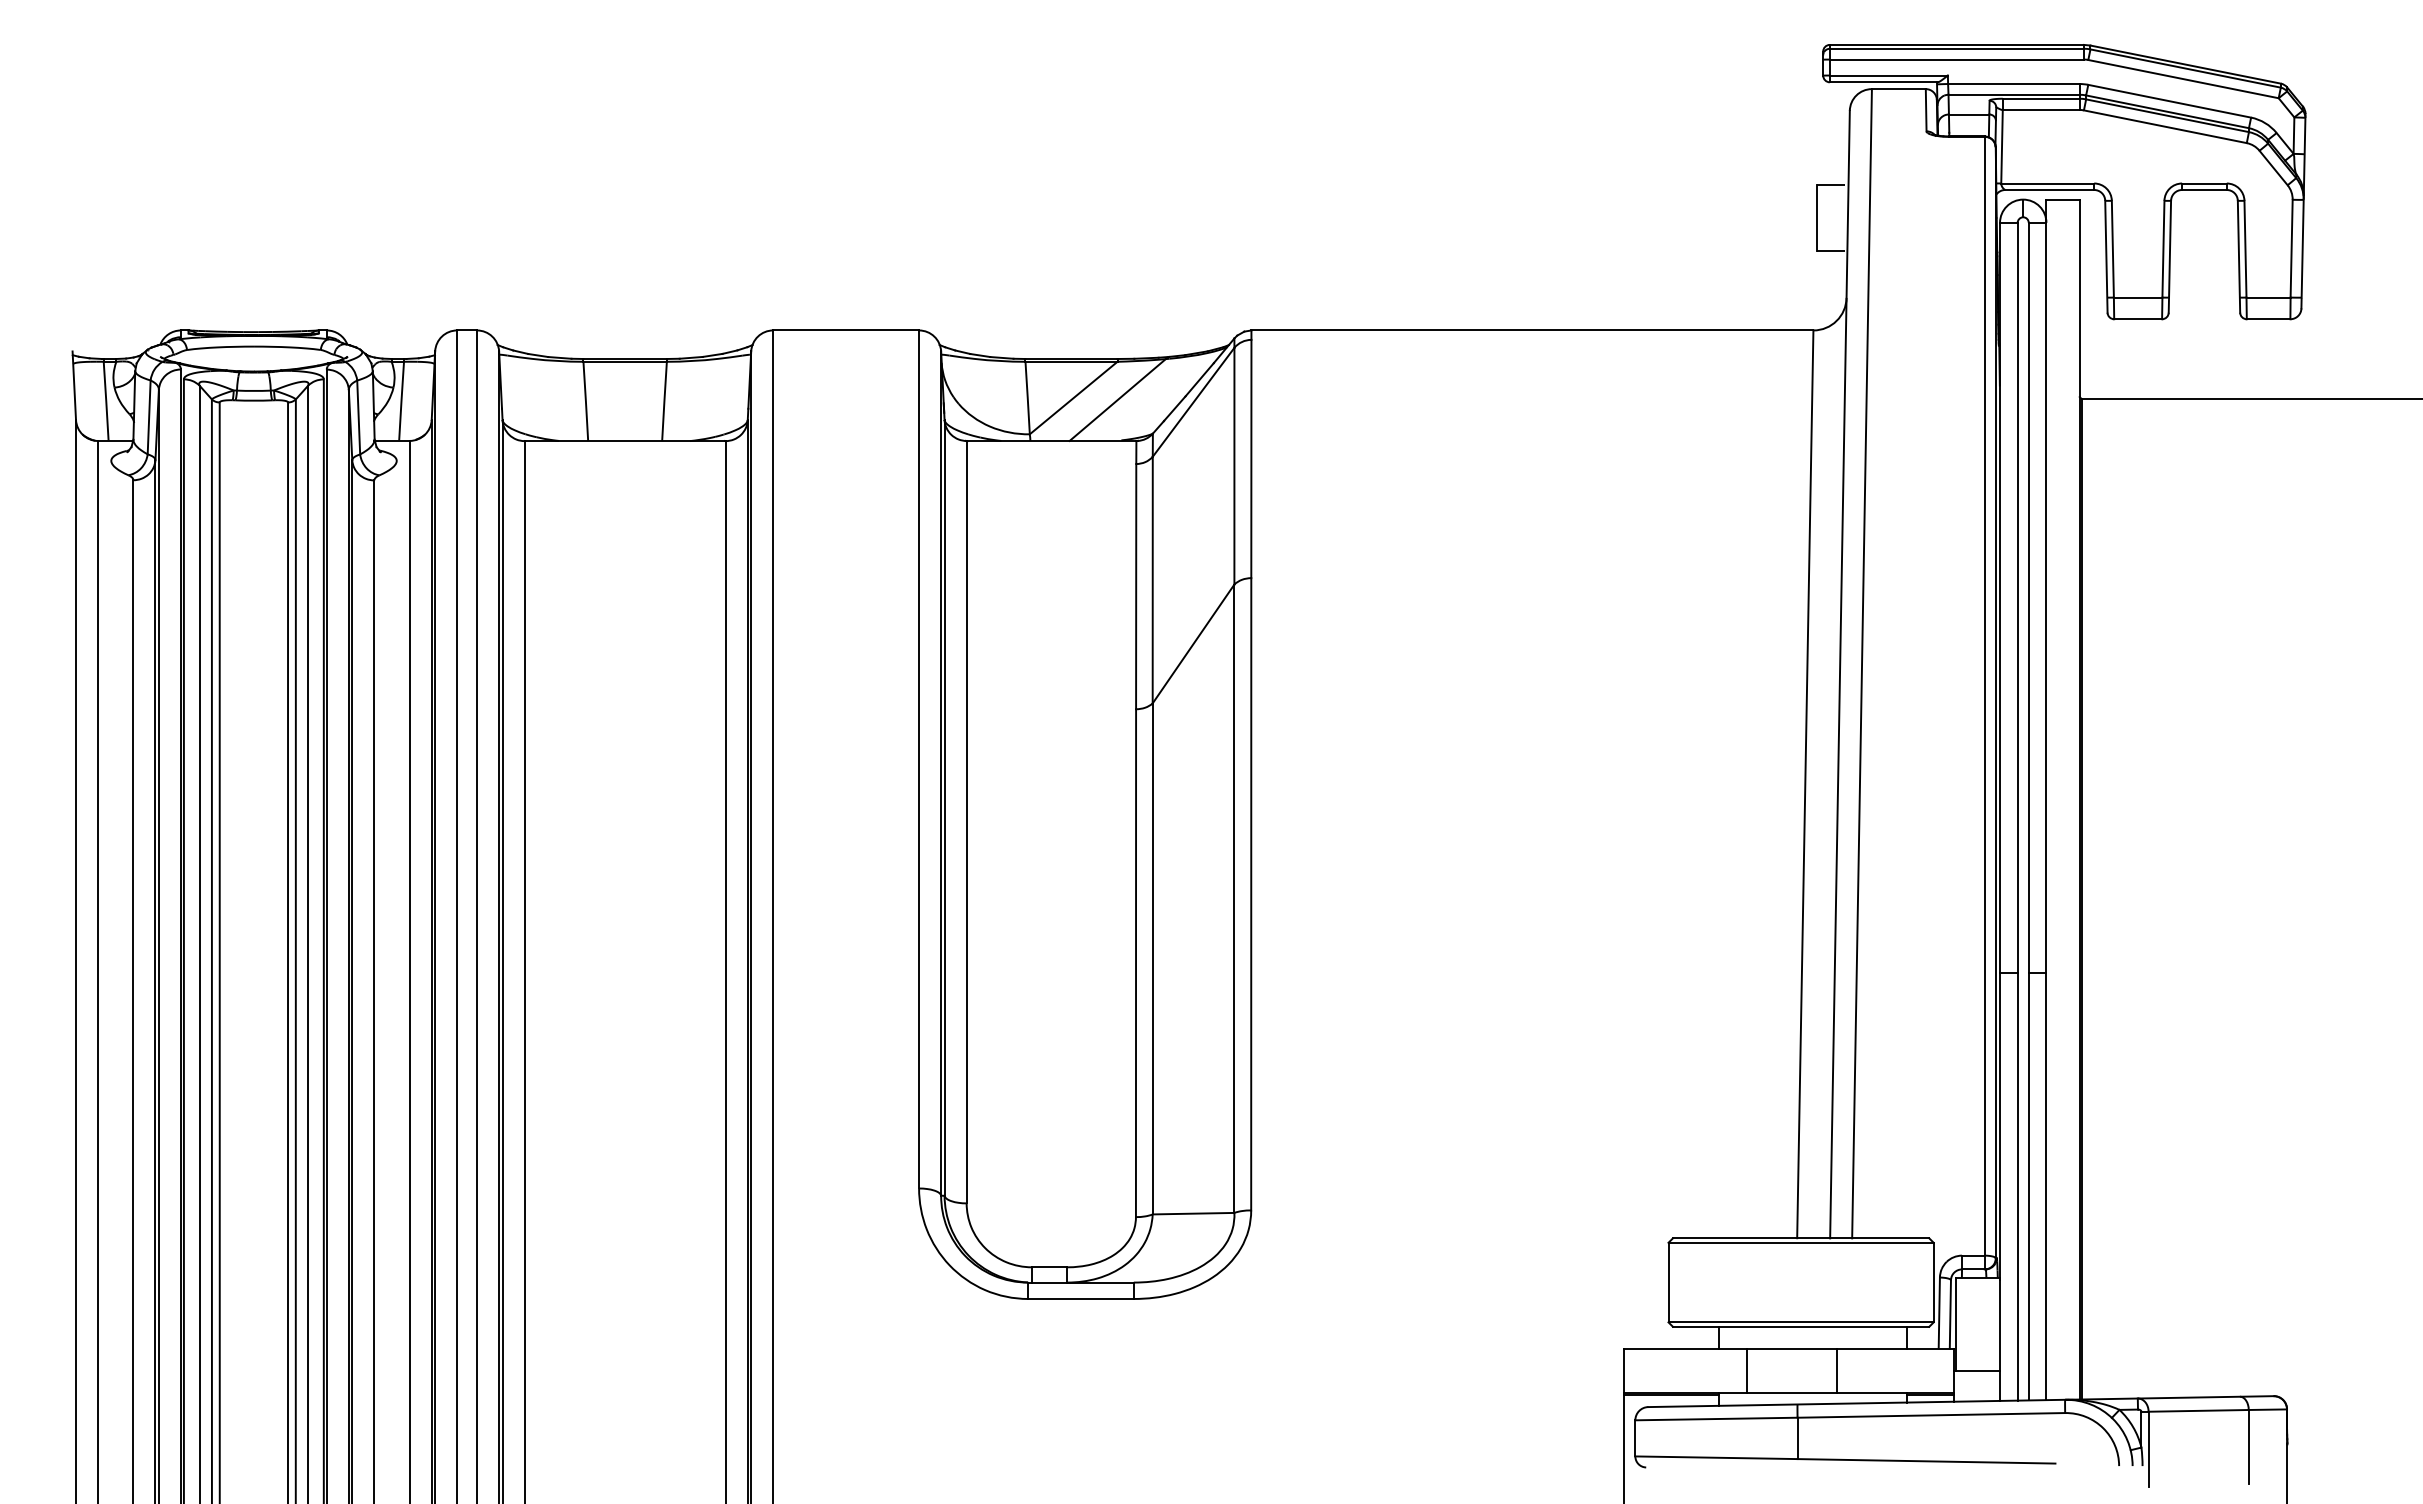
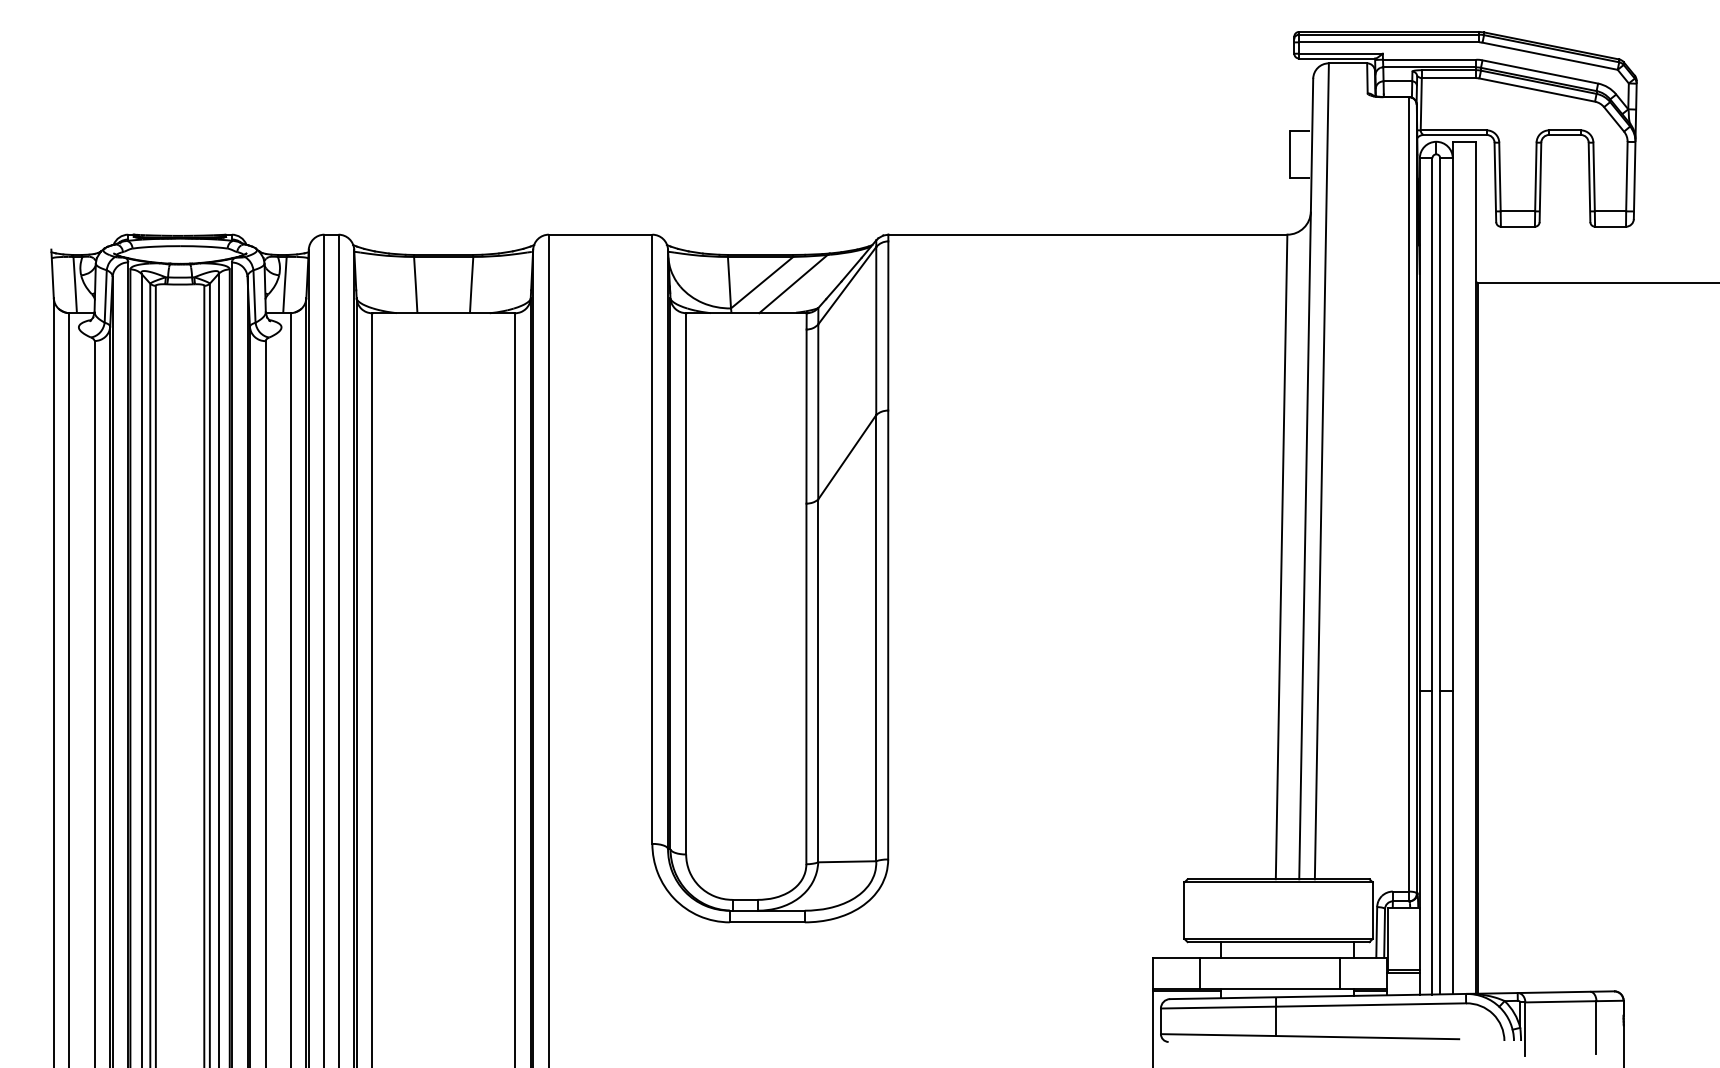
line: (1977, 1365) -> (1403, 969), added
line: (1746, 1370) -> (1200, 973), moved
line: (1837, 1370) -> (1339, 973), moved

